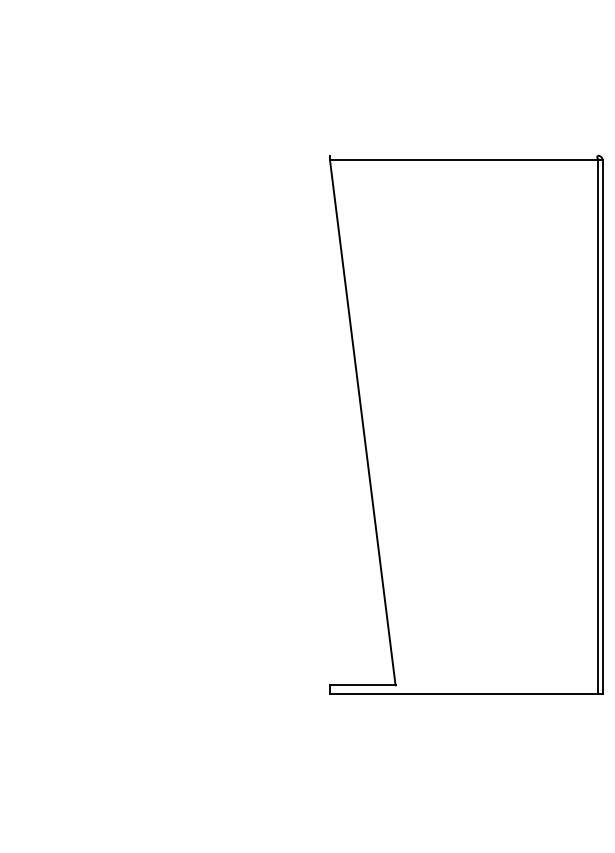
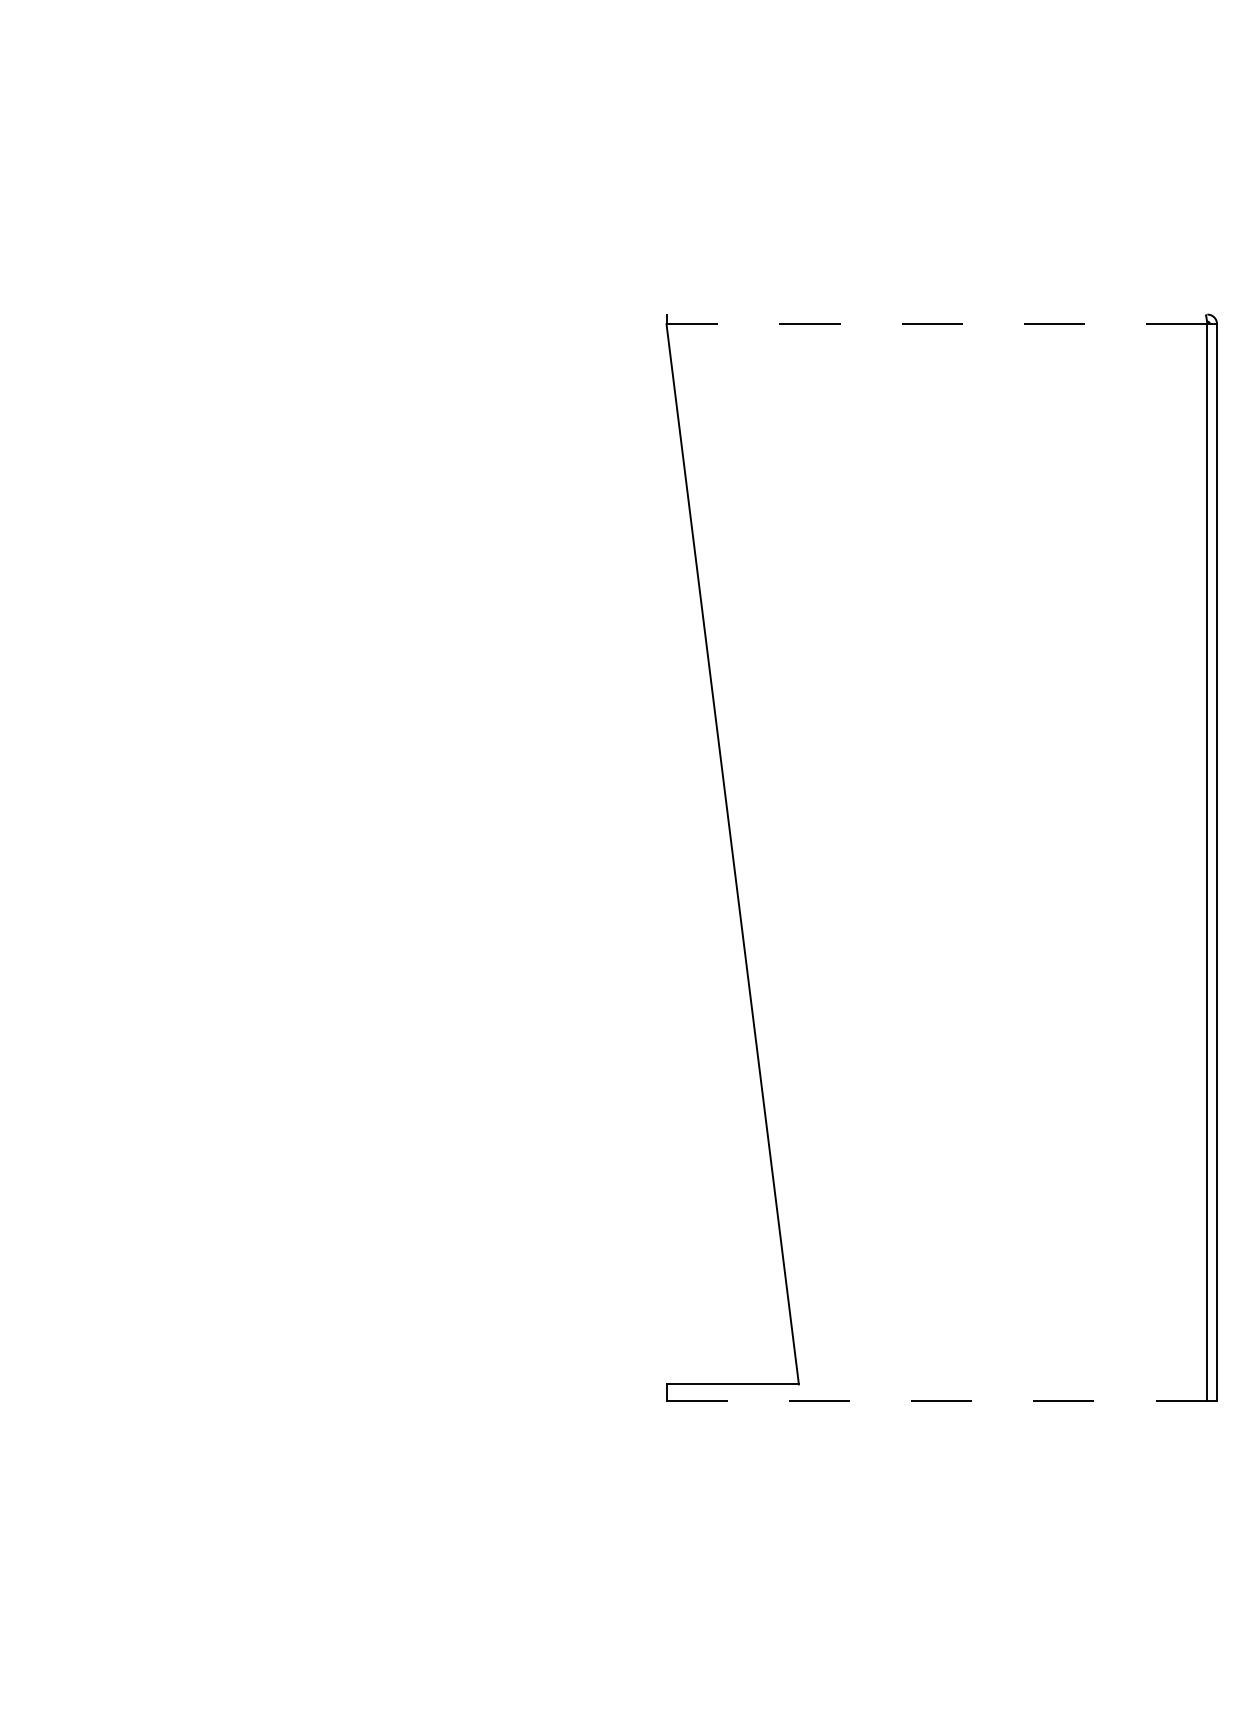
line: (463, 160) -> (936, 324), solid -> dashed
line: (463, 693) -> (936, 1400), solid -> dashed

